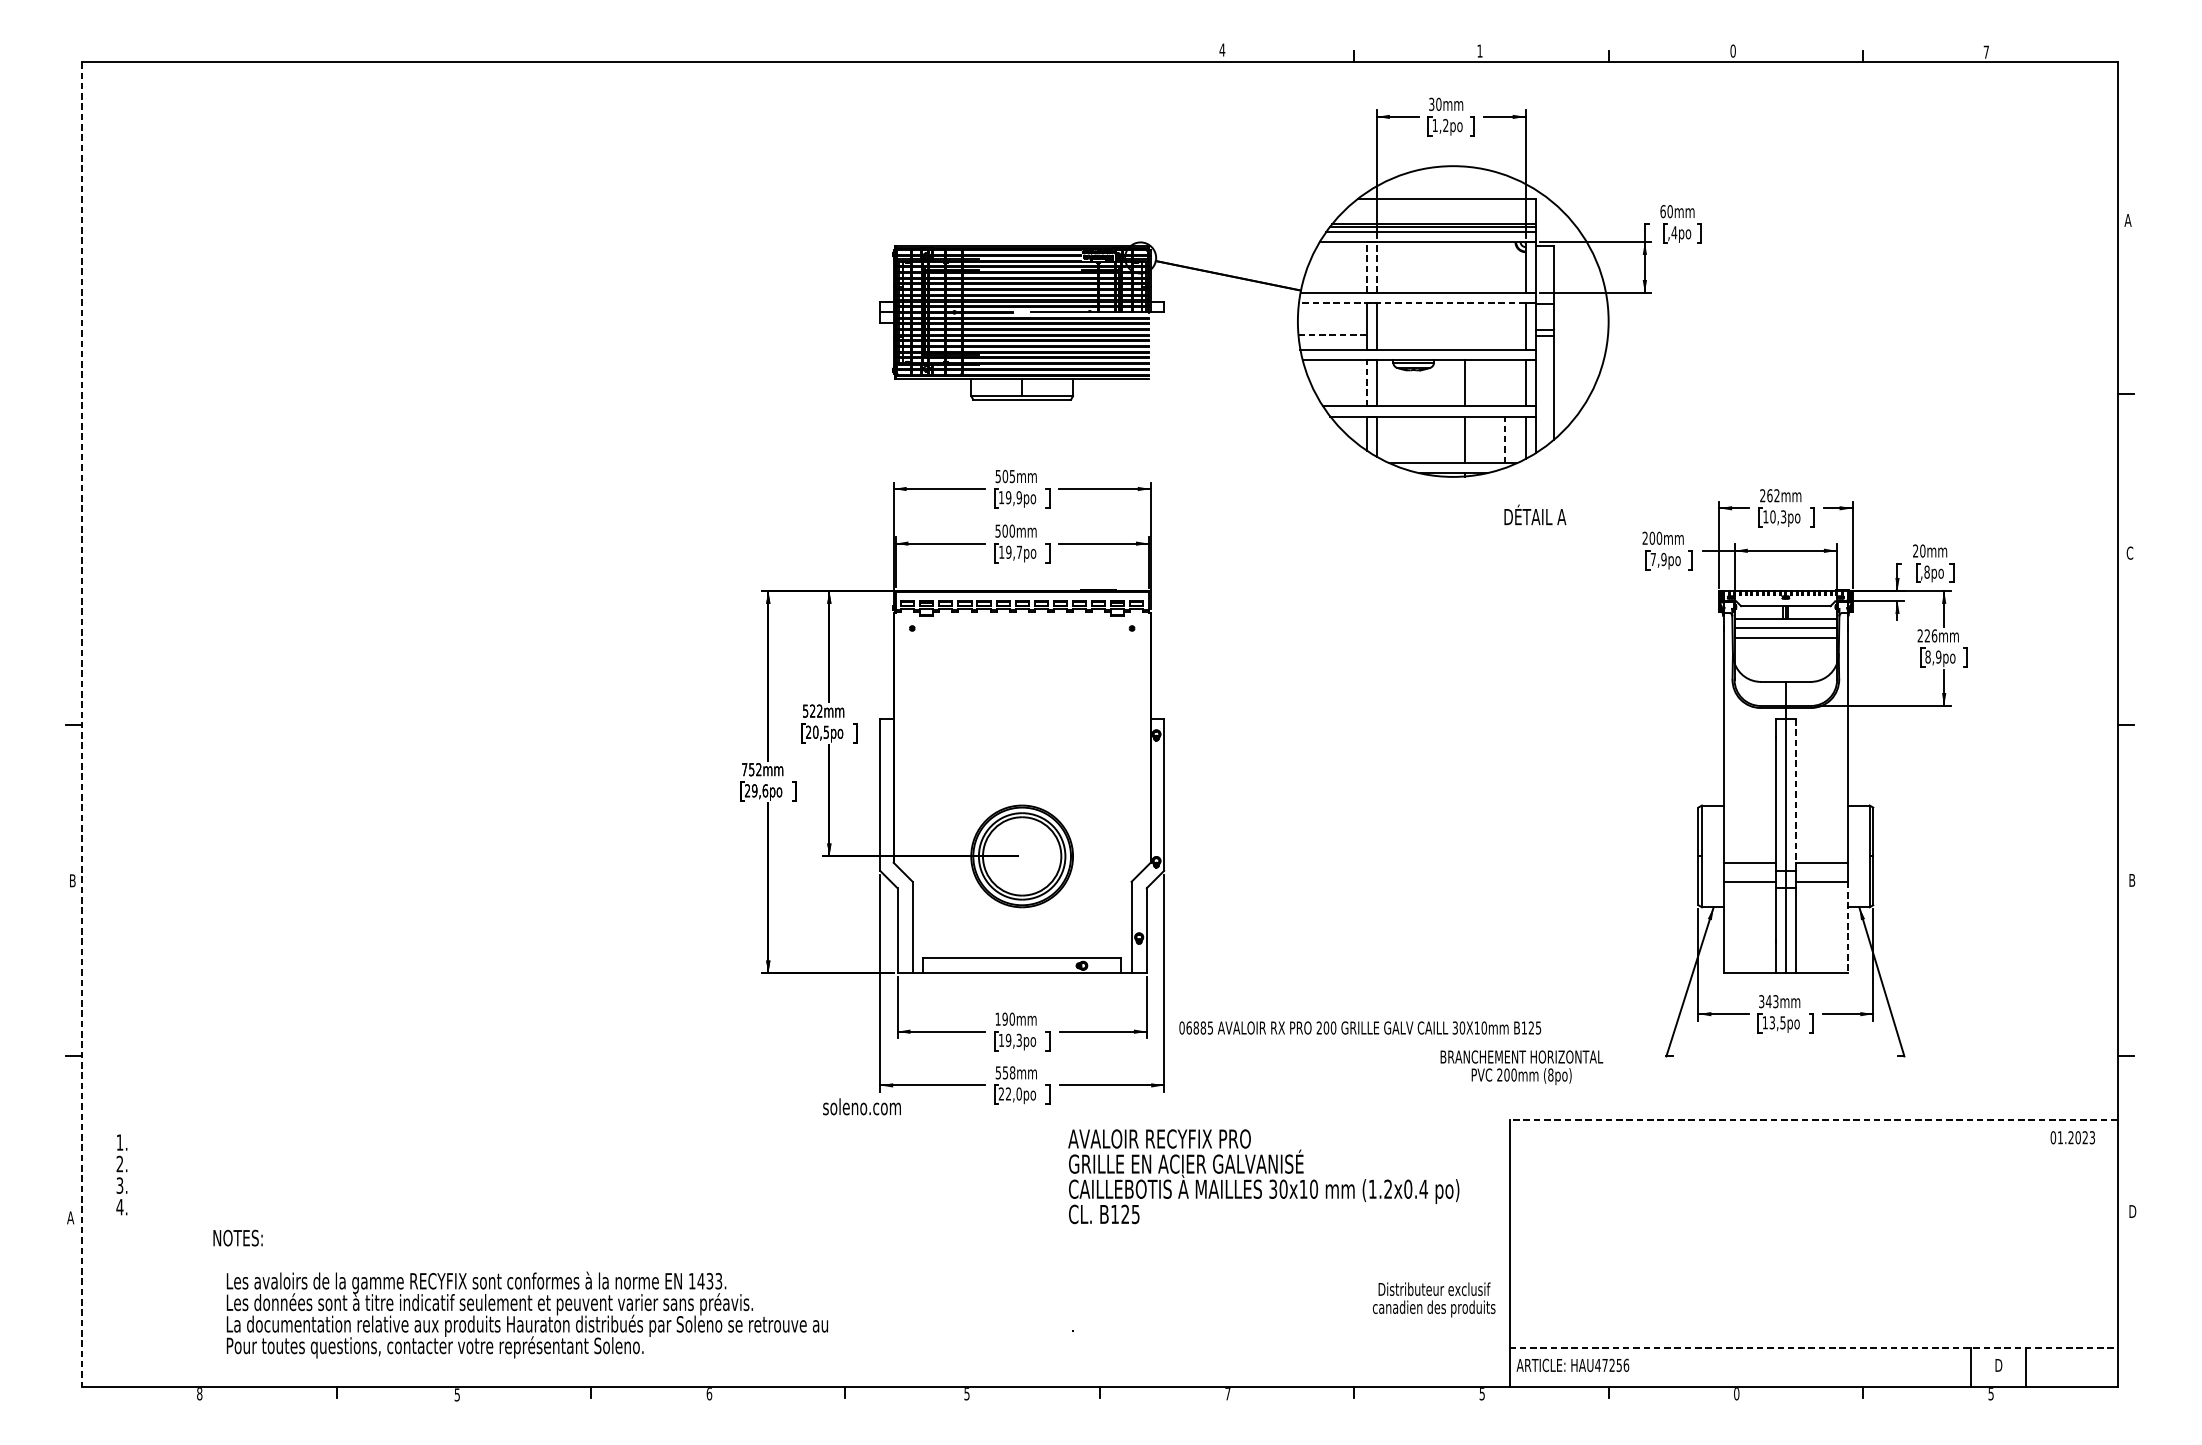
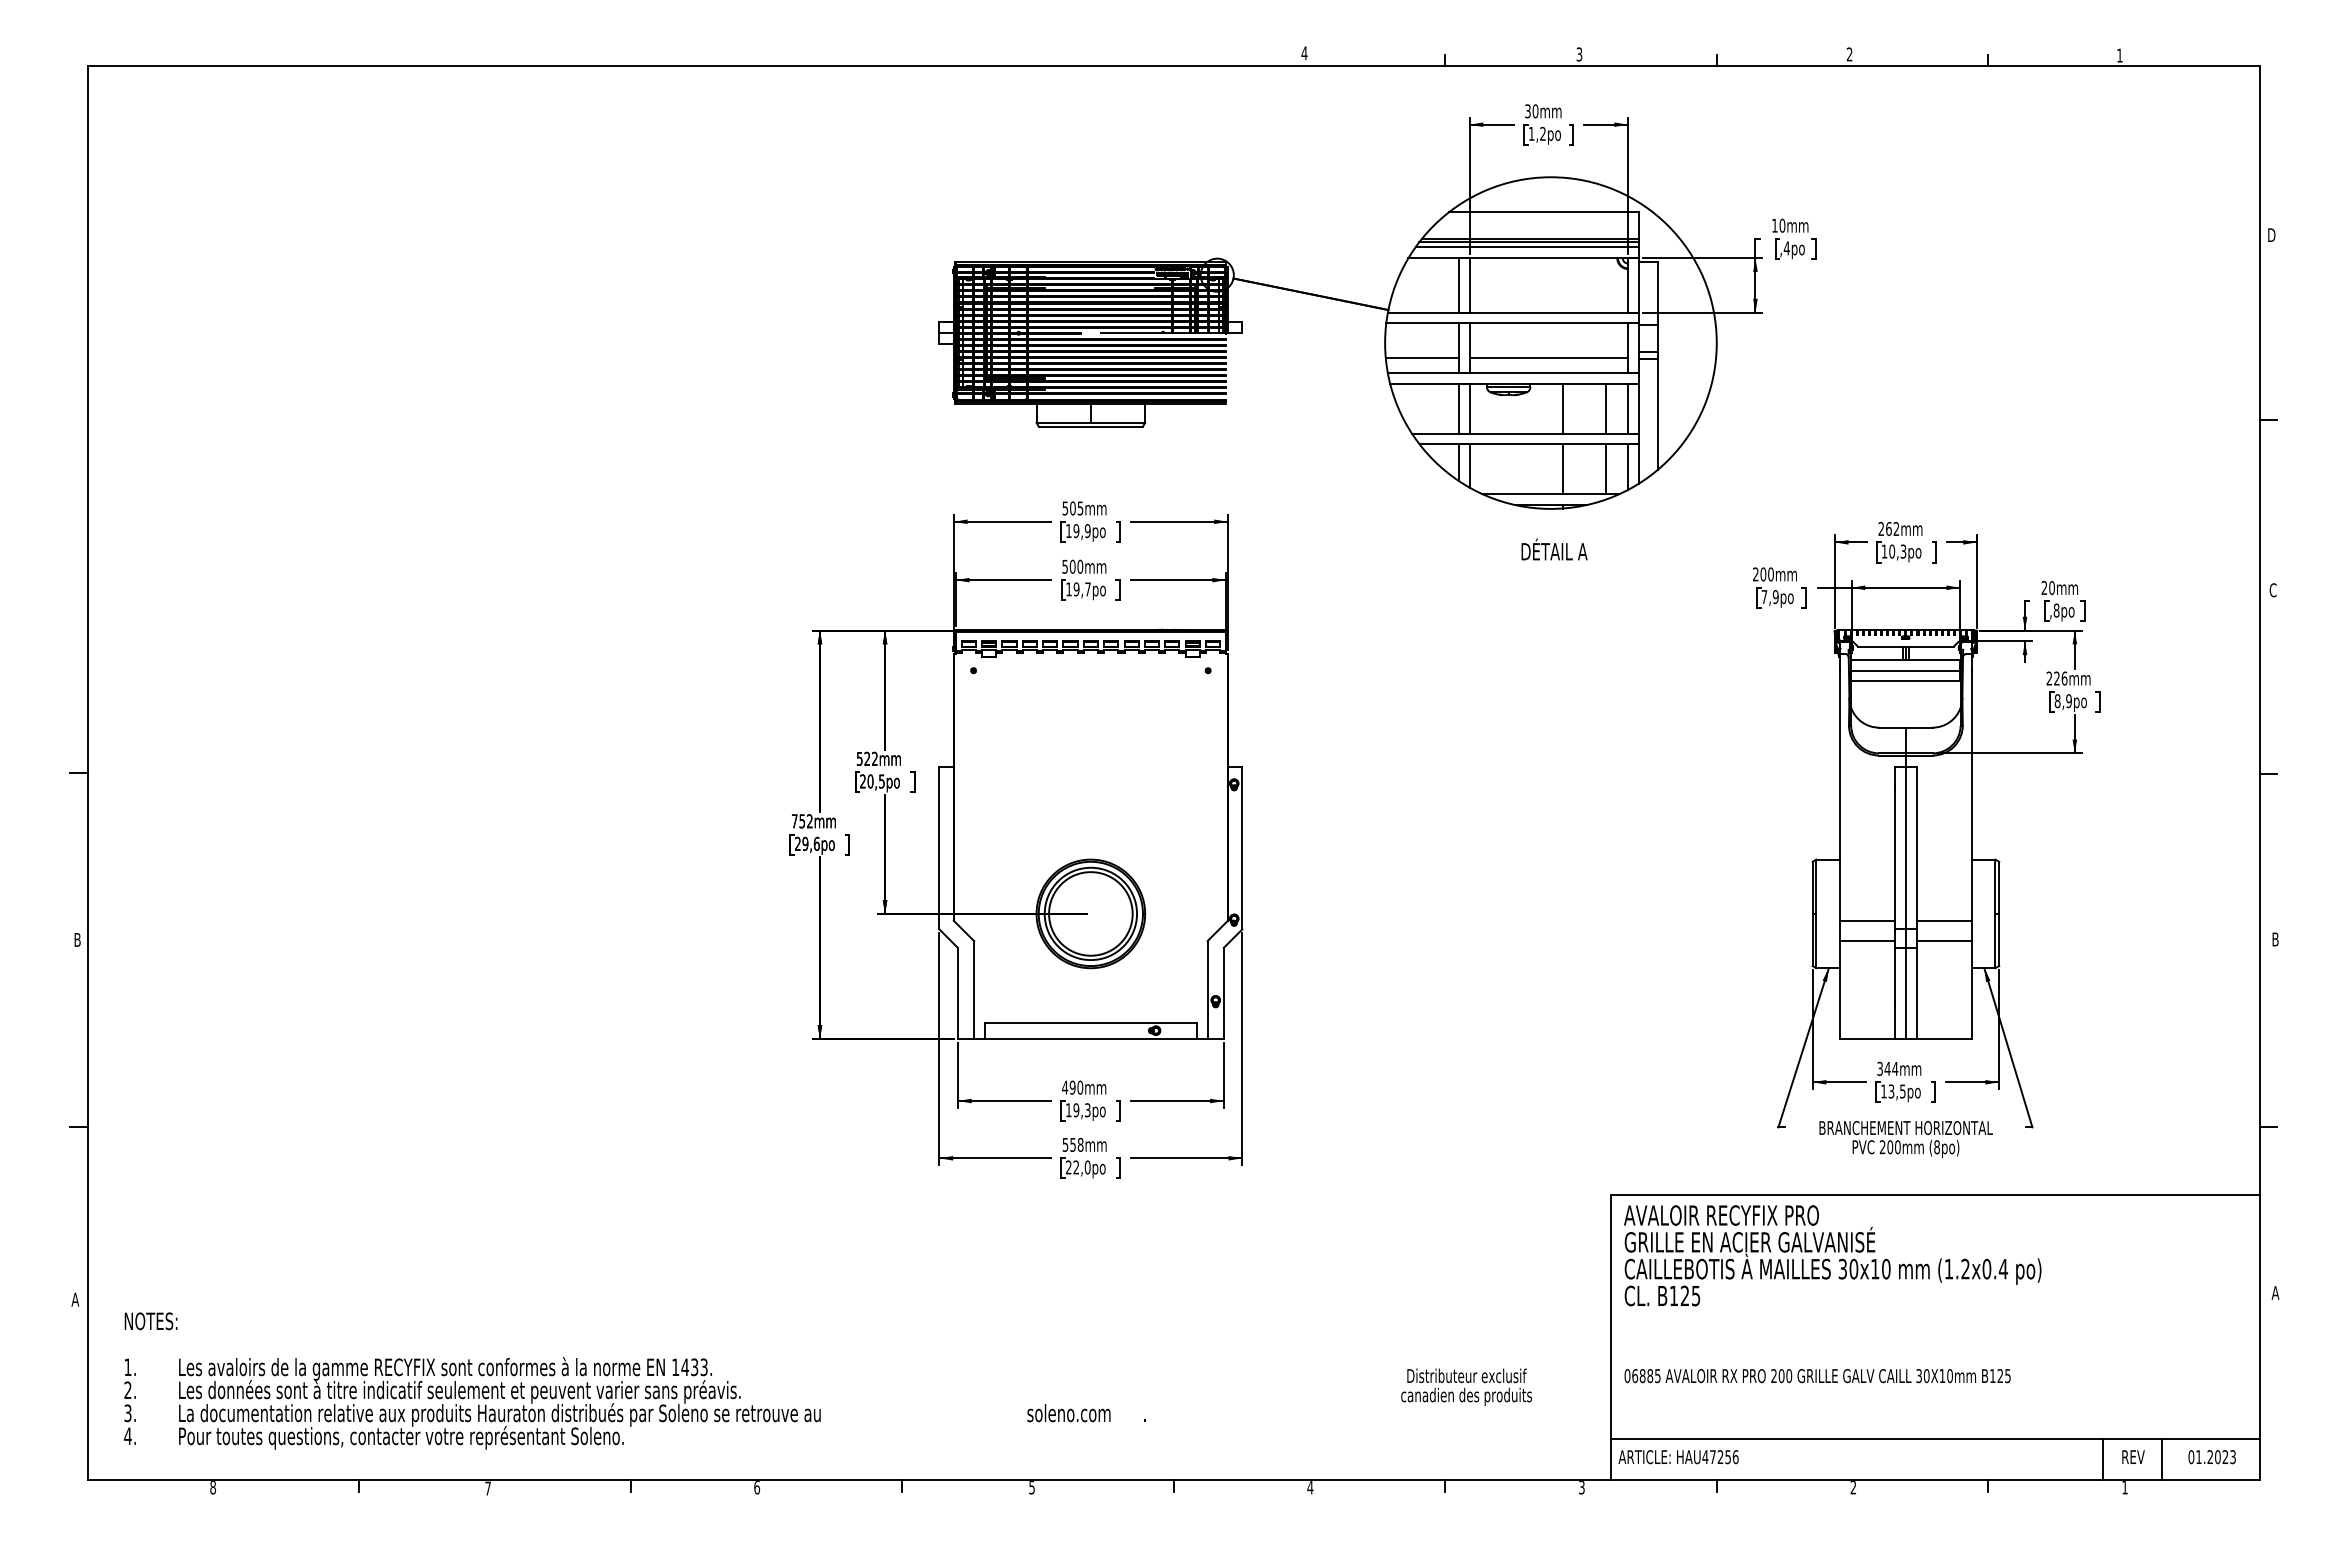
text: (1480, 51) -> (1579, 54), 1 -> 3
text: (1733, 51) -> (1849, 54), 0 -> 2
text: (1985, 52) -> (2119, 55), 7 -> 1
text: (1662, 211) -> (1774, 225), 60mm -> 10mm
text: (2128, 219) -> (2271, 234), A -> D
line: (1366, 266) -> (1458, 284), dashed -> solid
line: (1376, 266) -> (1469, 284), dashed -> solid
line: (1417, 303) -> (1512, 323), dashed -> solid
line: (1332, 335) -> (1422, 357), dashed -> solid
line: (1450, 335) -> (1548, 357), added
line: (1366, 382) -> (1458, 408), dashed -> solid
line: (1505, 382) -> (1606, 408), added
line: (1505, 439) -> (1606, 469), dashed -> solid
text: (1535, 514) -> (1554, 549), moved
line: (82, 724) -> (87, 773), dashed -> solid
line: (1795, 795) -> (1916, 848), dashed -> solid
line: (1848, 927) -> (1972, 989), dashed -> solid
text: (1776, 1001) -> (1895, 1068), 343mm -> 344mm
text: (998, 1019) -> (1065, 1087), 190mm -> 490mm
text: (1360, 1028) -> (1817, 1376), moved
text: (1521, 1067) -> (1905, 1139), moved
text: (861, 1107) -> (1068, 1413), moved
line: (1812, 1119) -> (1934, 1194), dashed -> solid
text: (2072, 1138) -> (2211, 1457), moved
text: (121, 1174) -> (129, 1401), moved
text: (1263, 1176) -> (1832, 1255), moved
text: (2132, 1211) -> (2275, 1292), D -> A
text: (237, 1238) -> (150, 1321), moved
text: (1434, 1299) -> (1466, 1386), moved
text: (527, 1315) -> (499, 1403), moved
line: (1813, 1347) -> (1935, 1438), dashed -> solid
text: (1999, 1364) -> (2133, 1456), D -> REV
text: (1227, 1393) -> (1310, 1487), 7 -> 4
text: (1481, 1393) -> (1581, 1487), 5 -> 3
text: (1736, 1393) -> (1853, 1487), 0 -> 2
text: (1990, 1393) -> (2124, 1487), 5 -> 1
text: (456, 1394) -> (487, 1488), 5 -> 7

